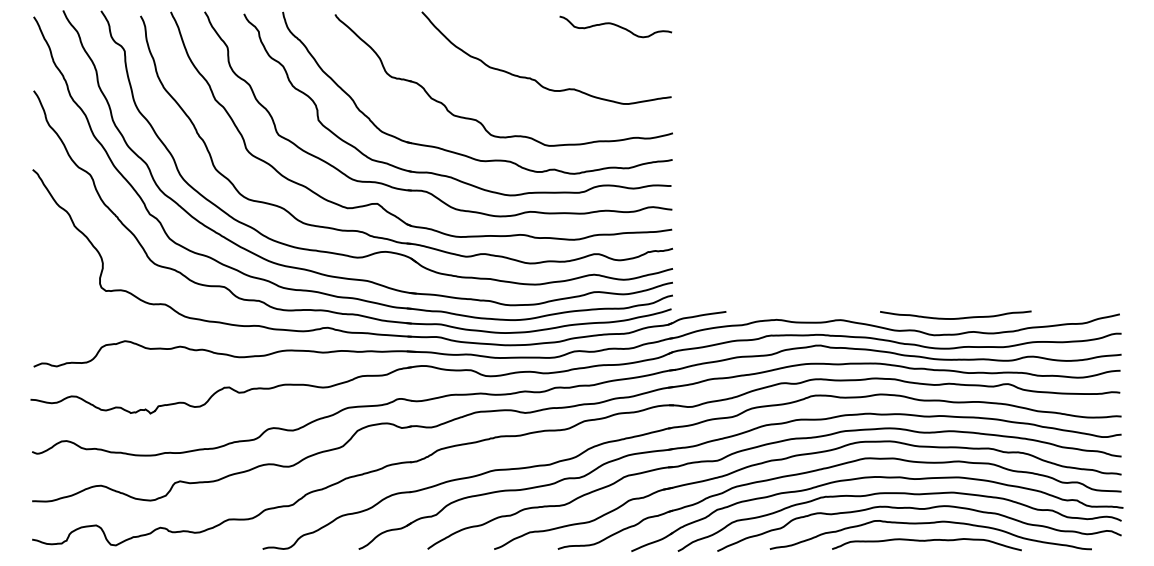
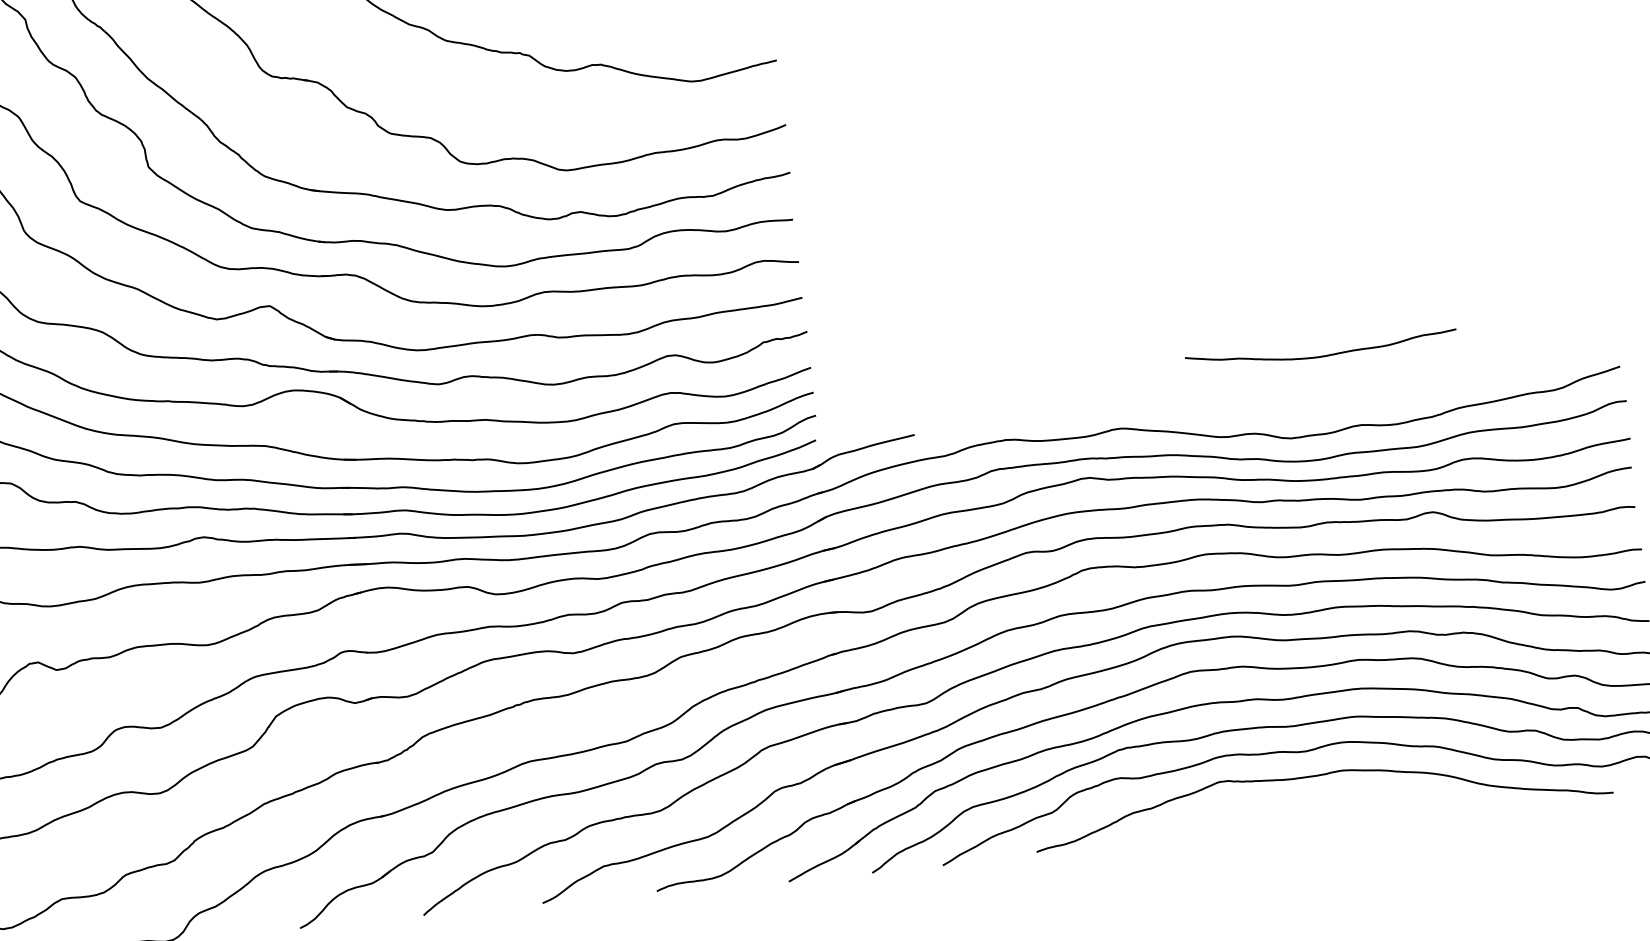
curve: (956, 317) -> (1322, 354), moved
curve: (926, 541) -> (1315, 809), removed

